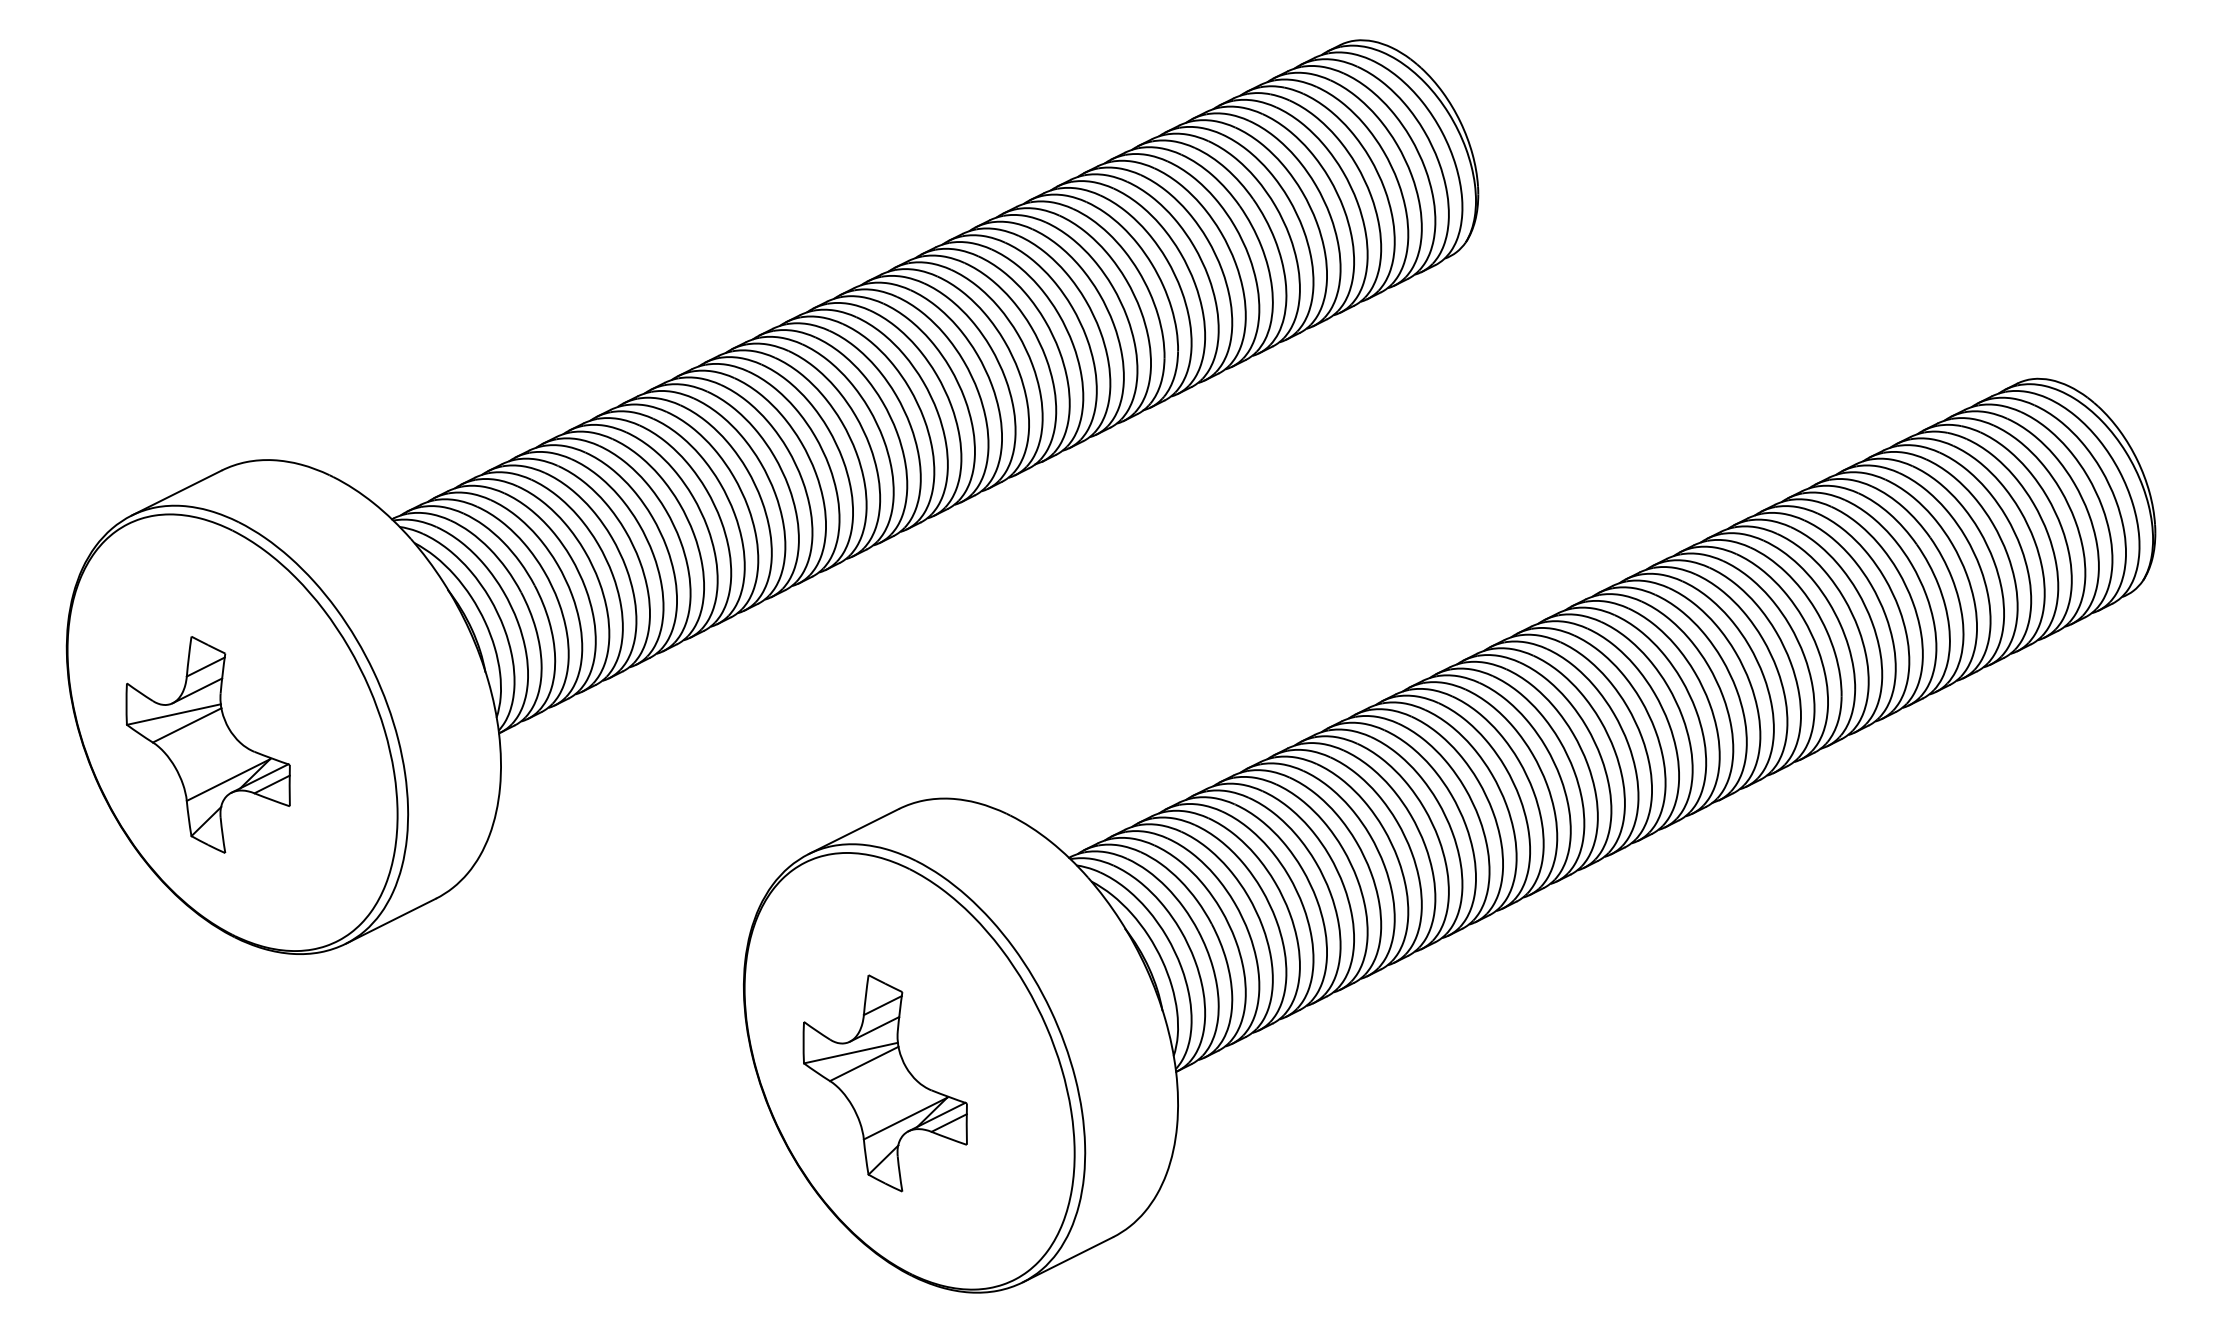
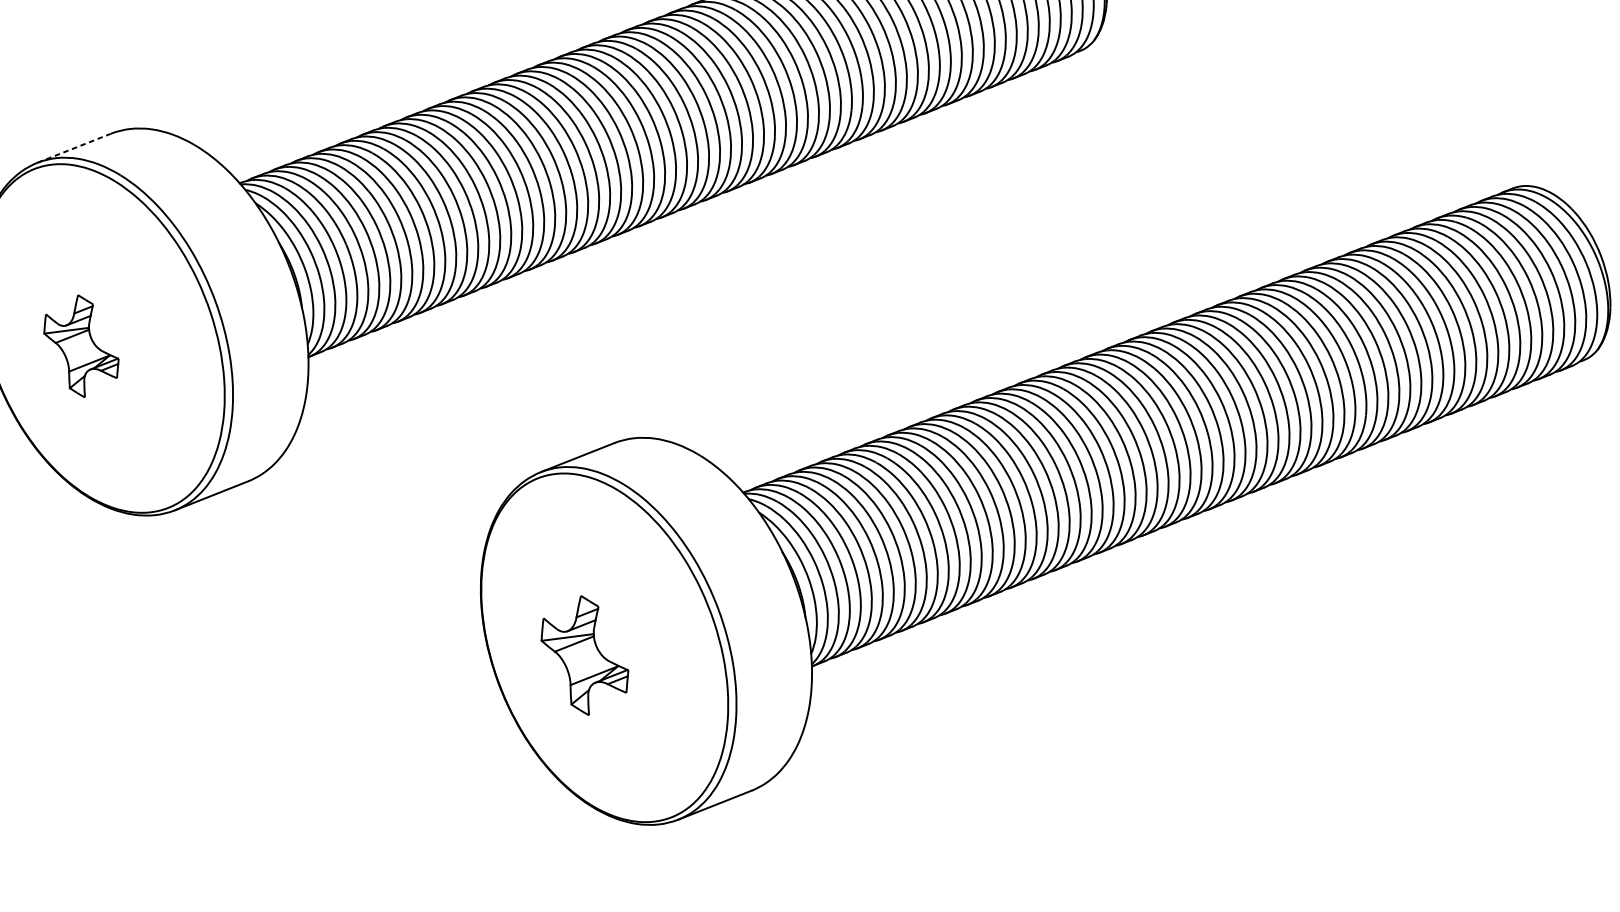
line: (177, 492) -> (74, 147), solid -> dashed
part: (207, 744) -> (80, 345), size x0.6
part: (884, 1083) -> (584, 655), size x0.7

